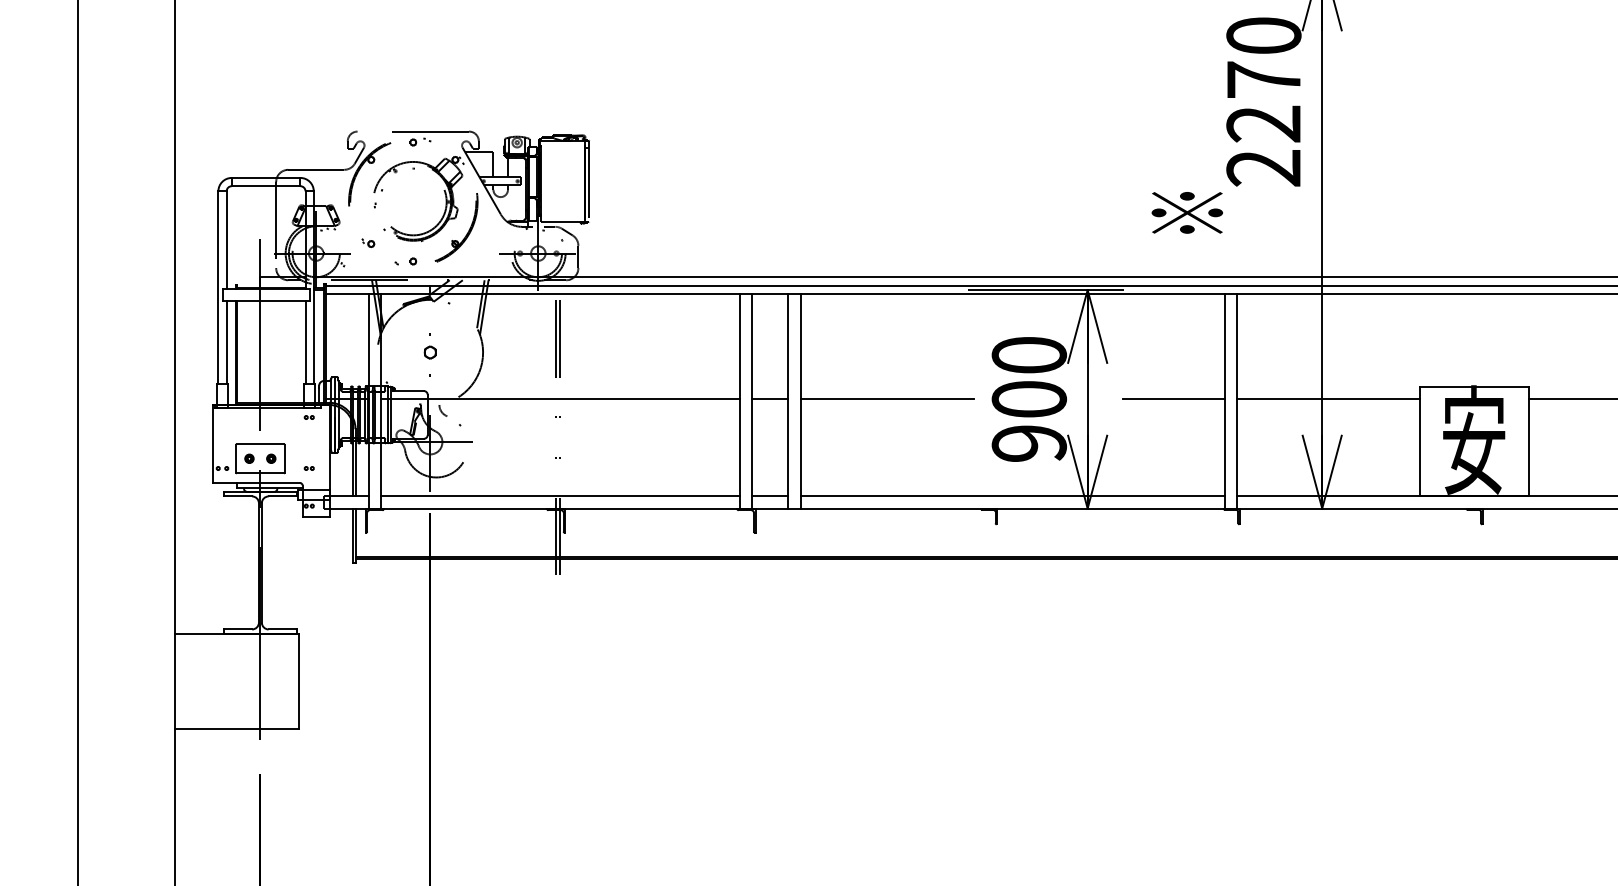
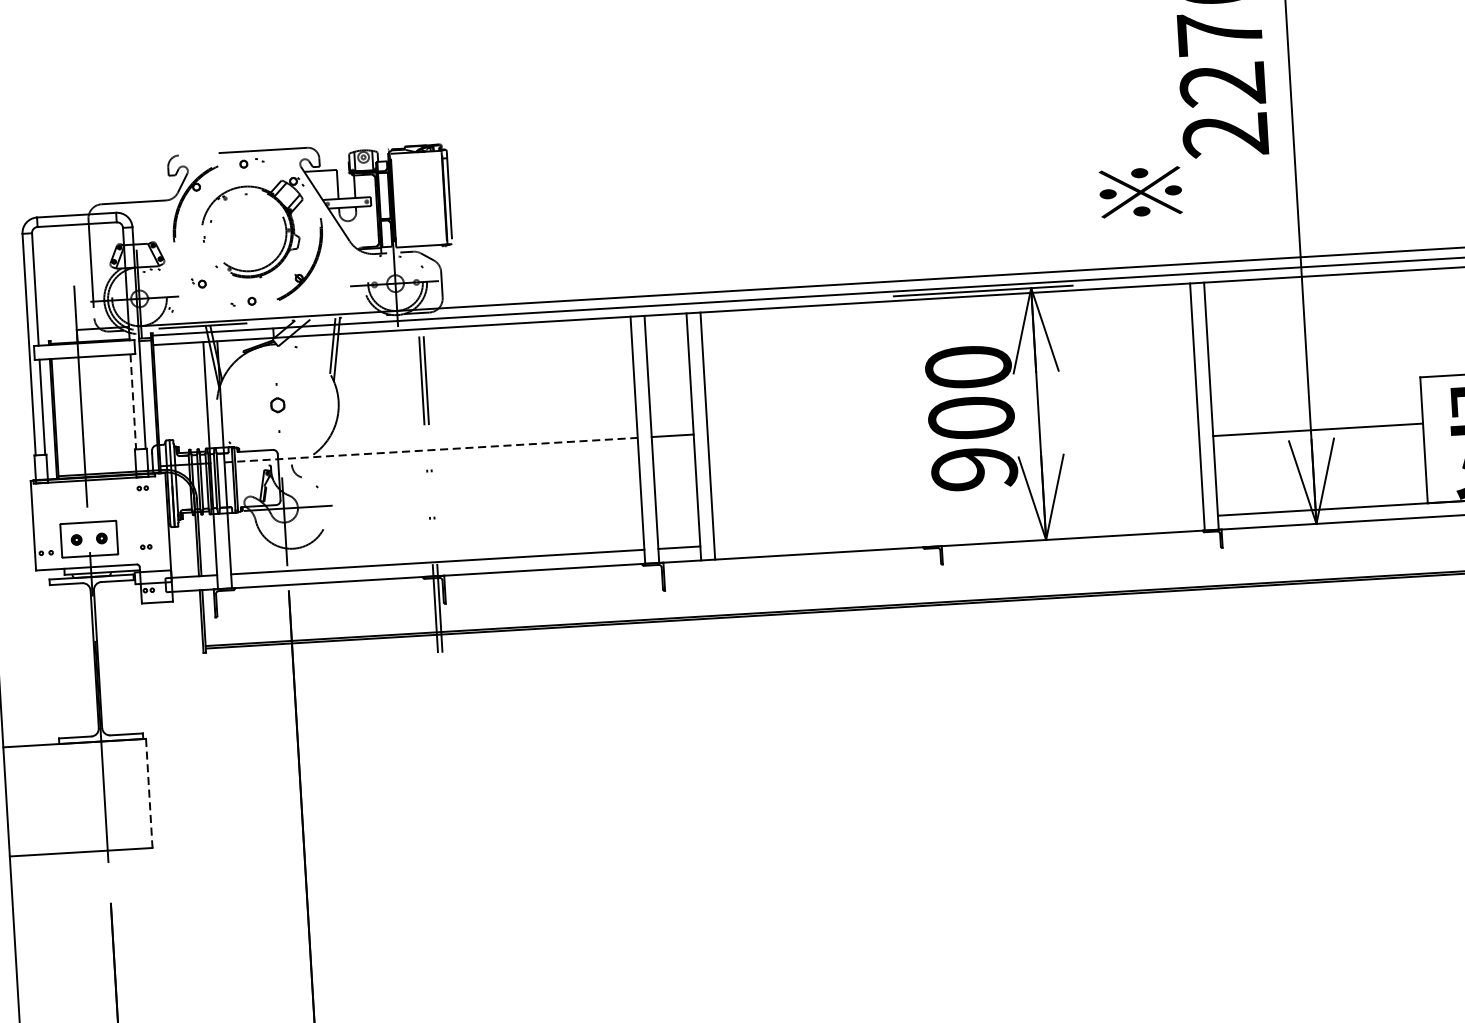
line: (305, 342) -> (133, 402), solid -> dashed
line: (561, 399) -> (432, 450), solid -> dashed
line: (887, 399) -> (807, 427), removed
line: (1174, 399) -> (1138, 408), removed
line: (1328, 399) -> (1318, 430), moved
line: (1012, 496) -> (958, 531), removed
line: (299, 682) -> (149, 794), solid -> dashed

